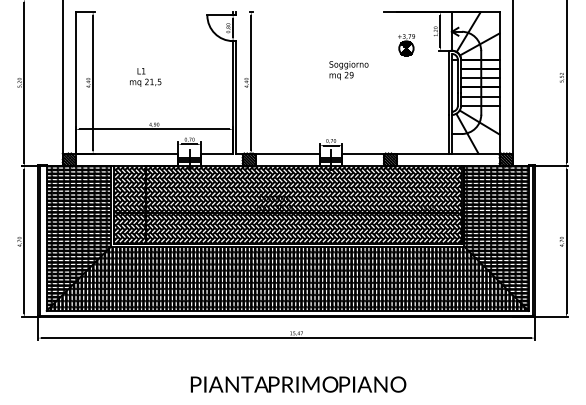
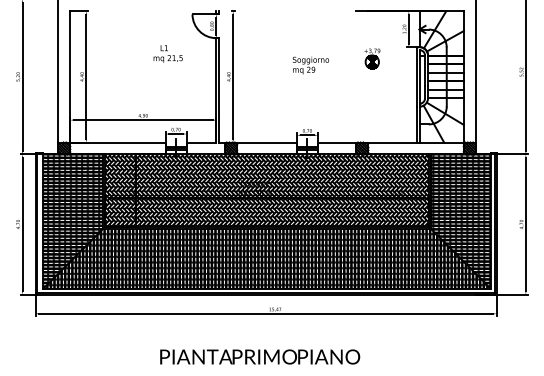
part: (406, 44) -> (372, 58), moved
text: (348, 70) -> (310, 65), moved
text: (144, 76) -> (167, 53), moved
text: (298, 384) -> (260, 356), moved

